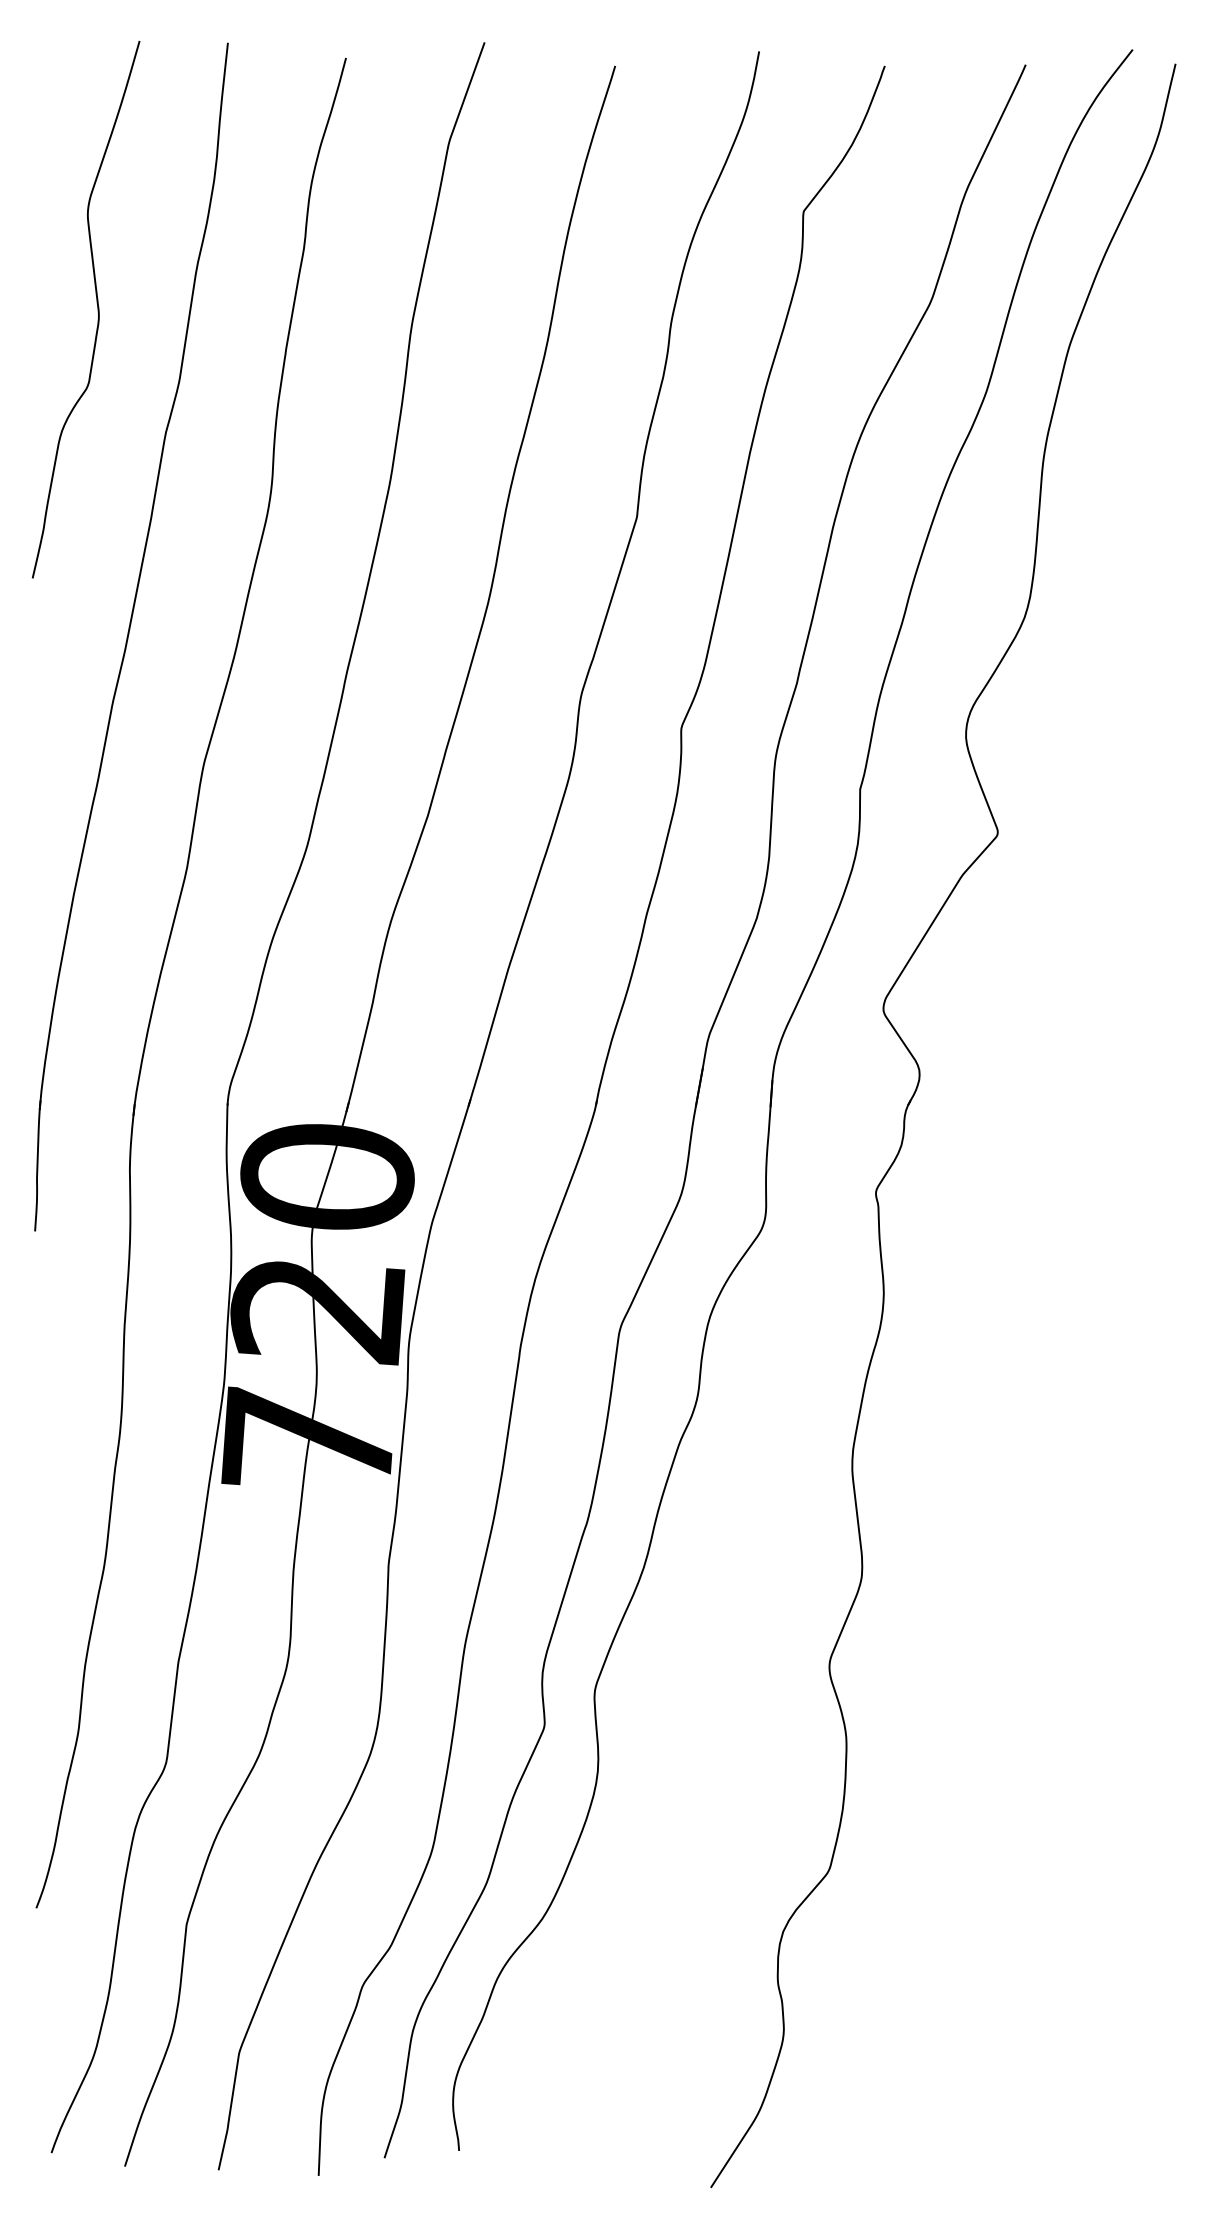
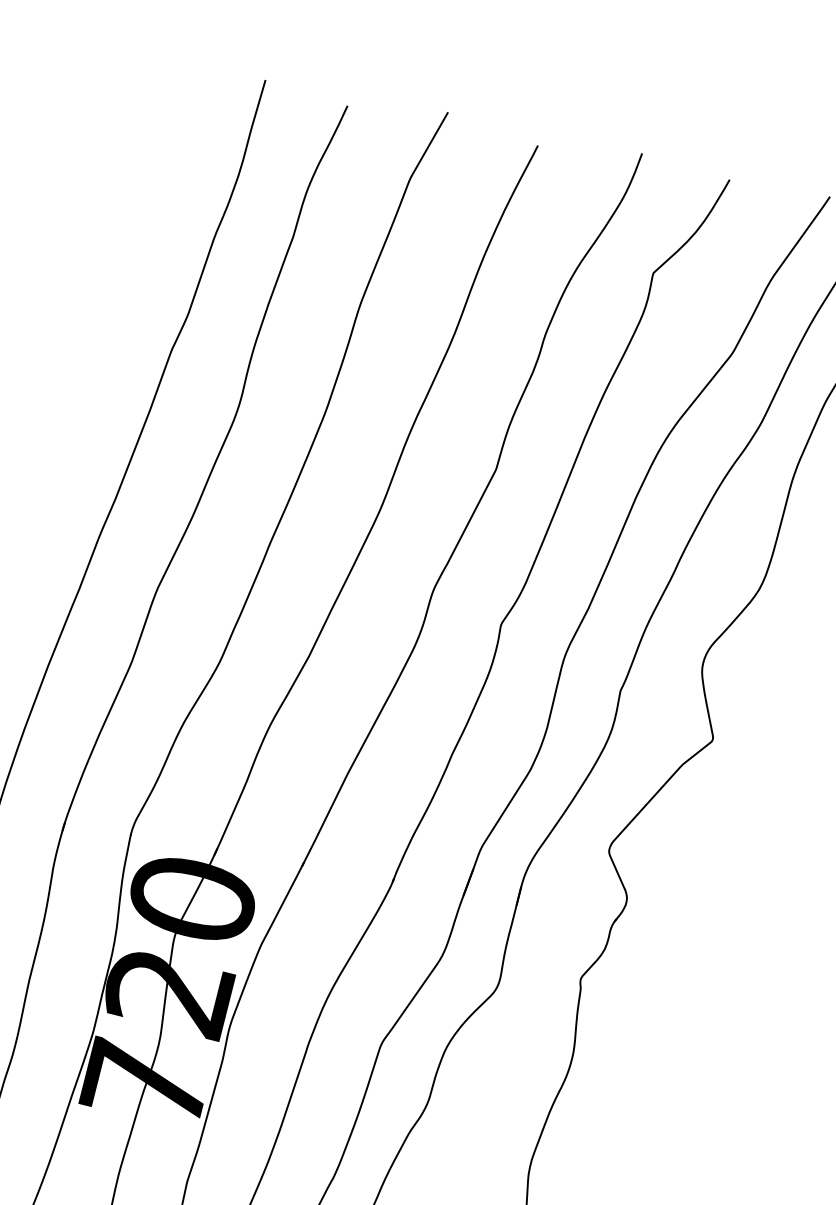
curve: (97, 309) -> (139, 253), removed

